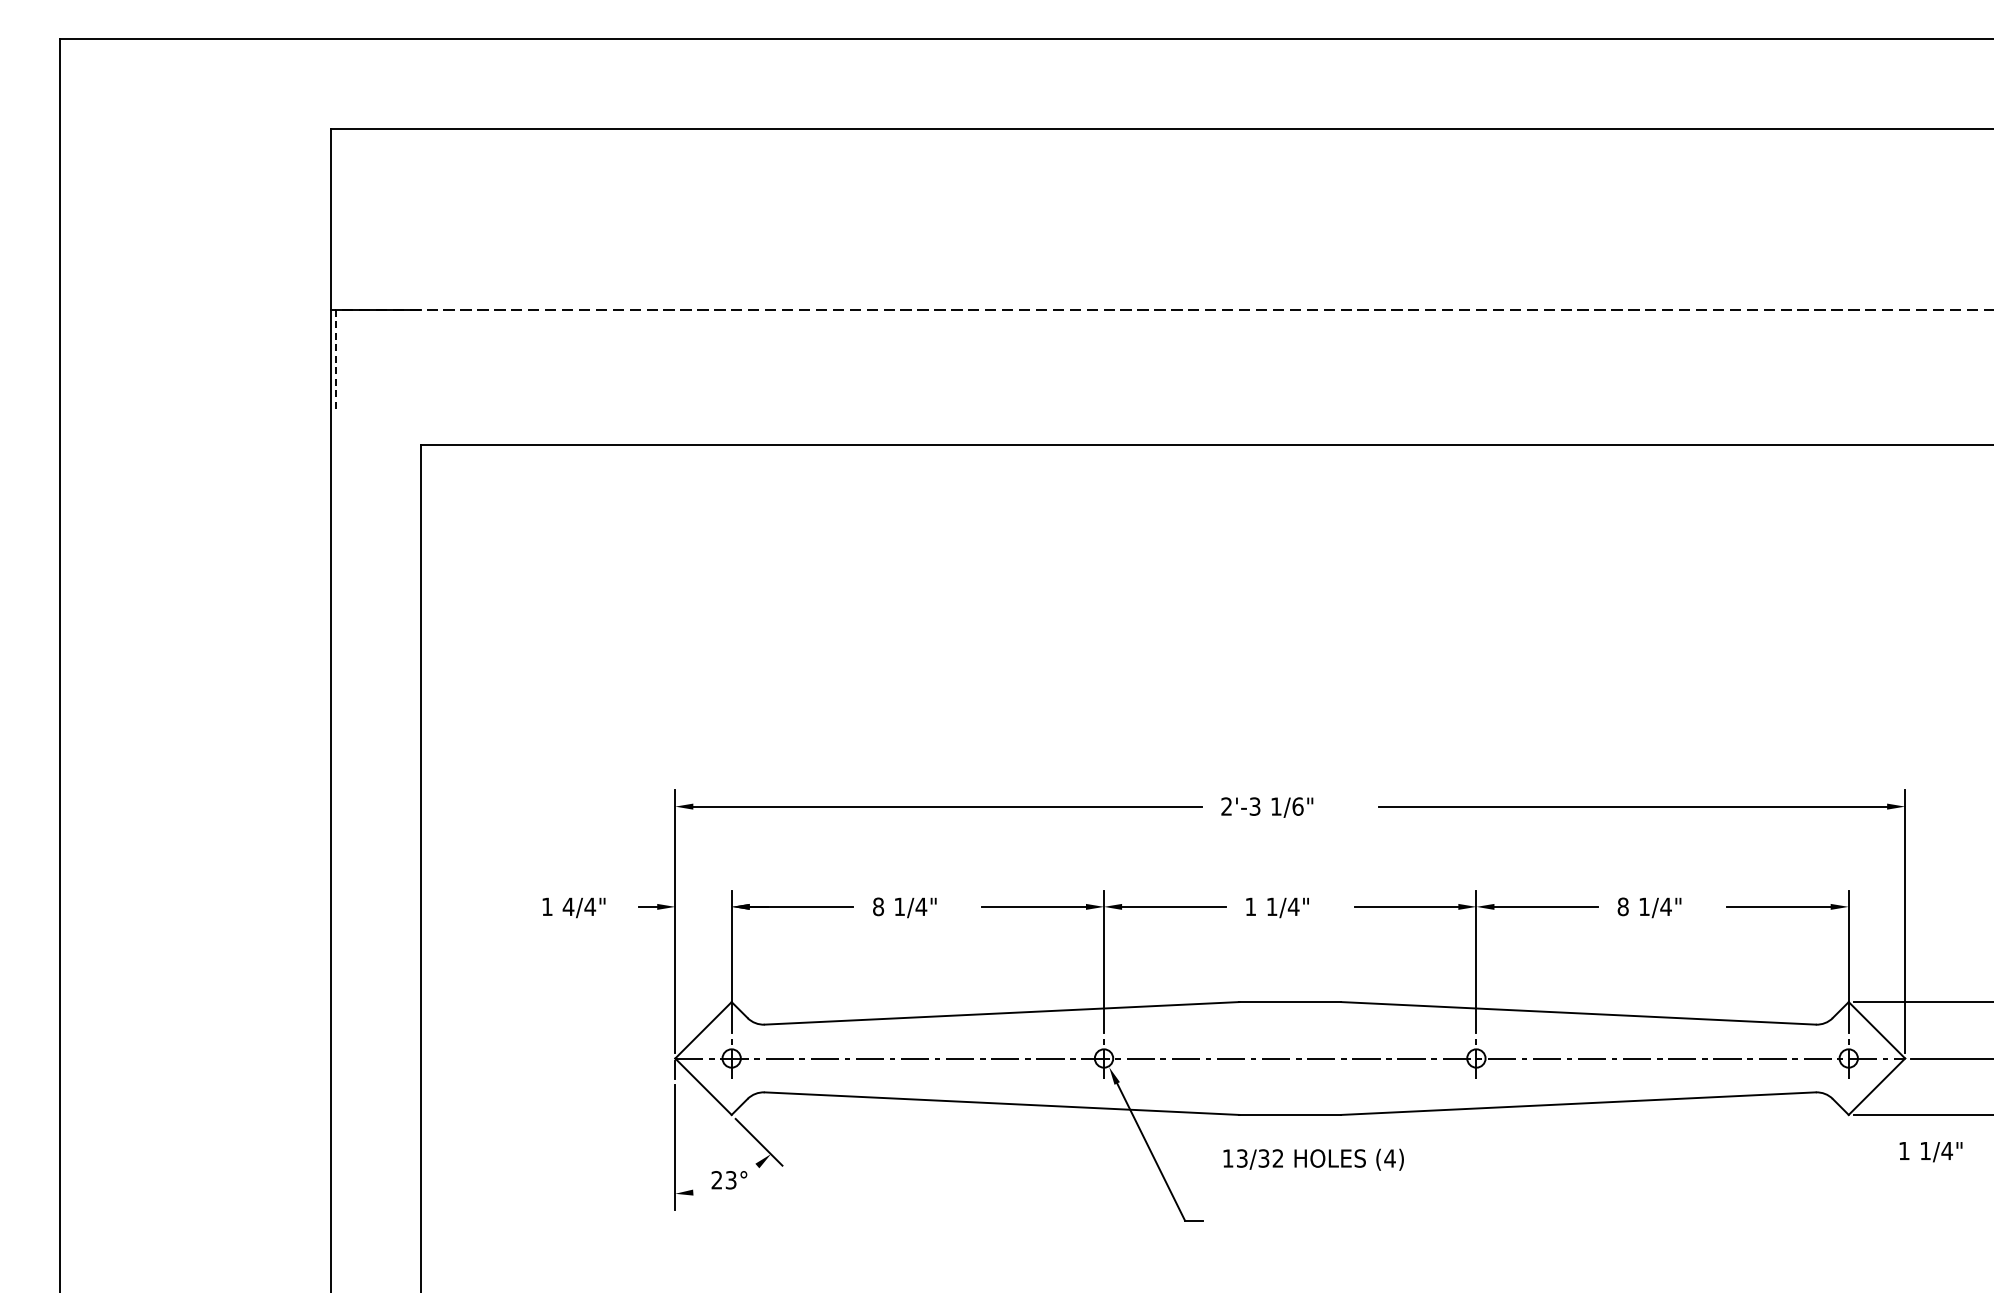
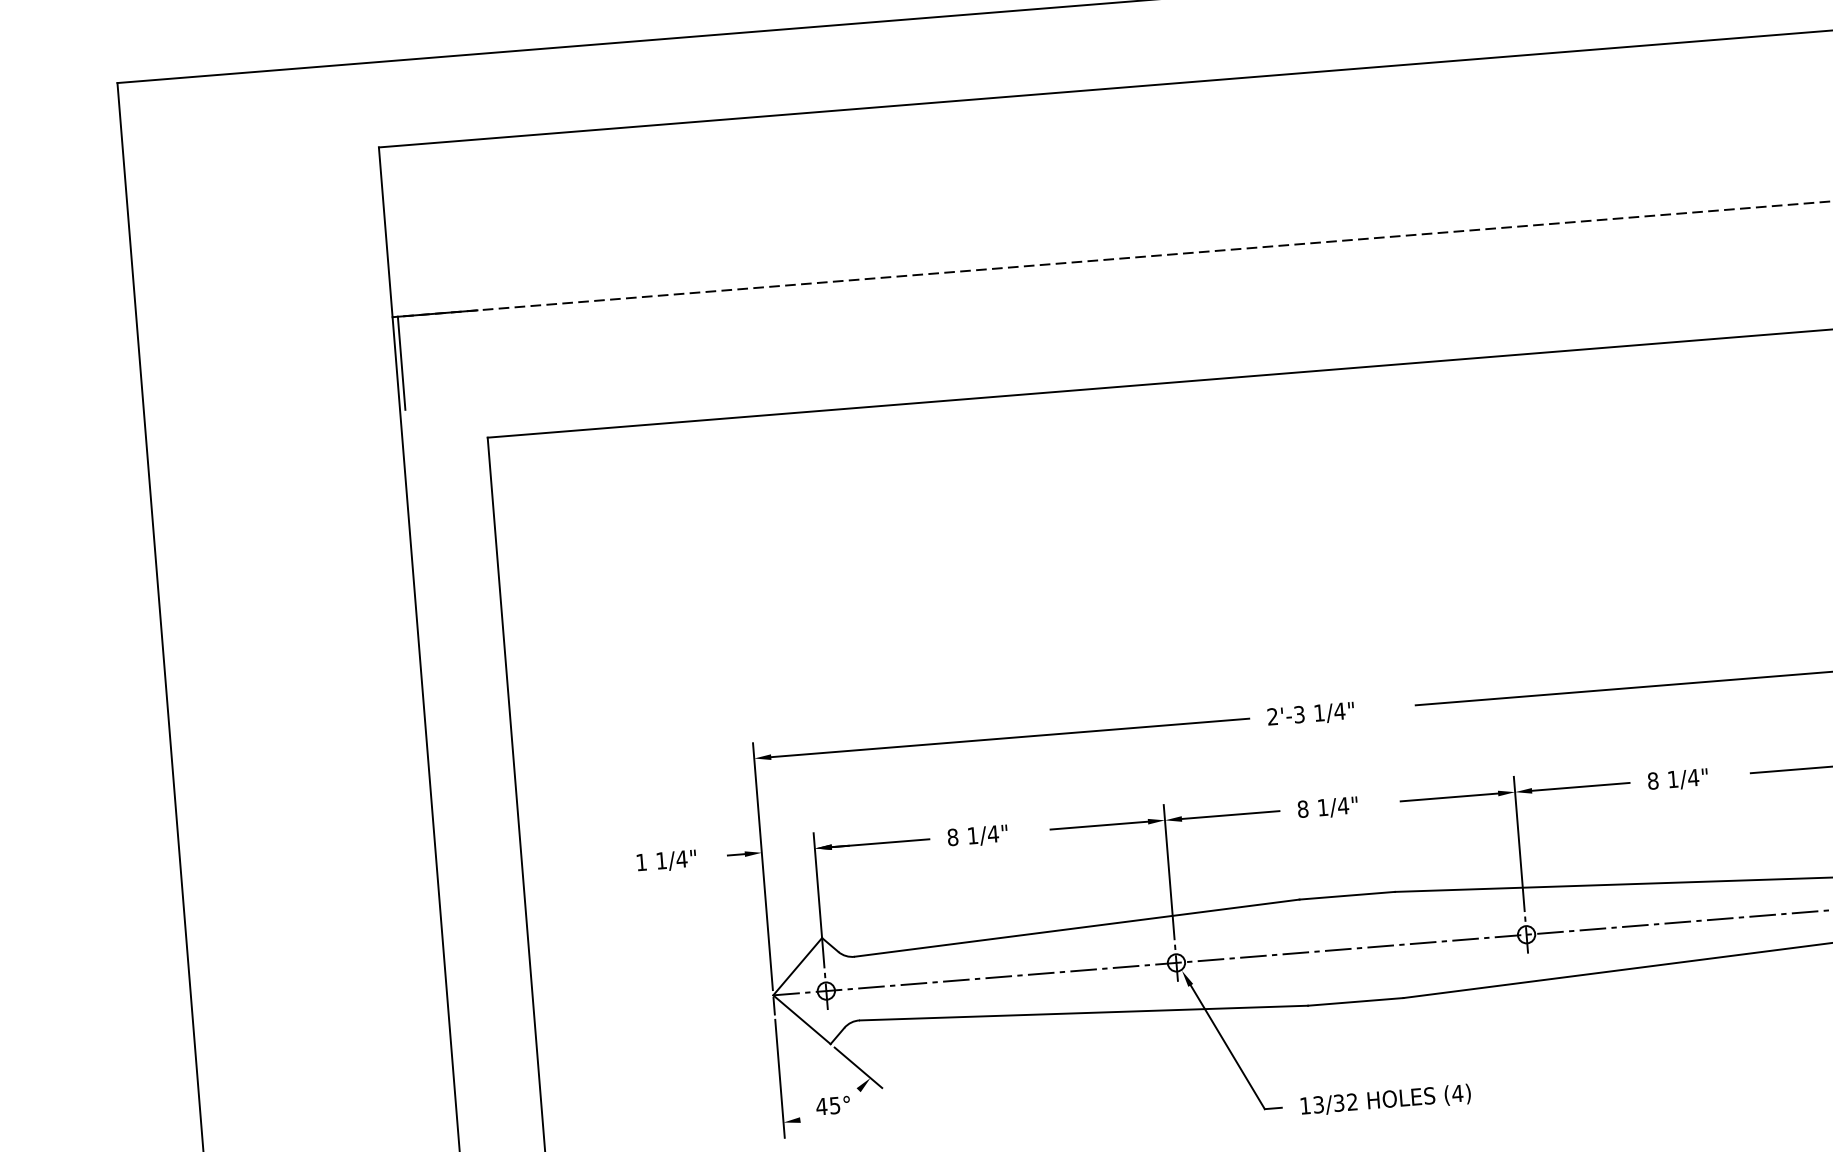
line: (336, 359) -> (401, 363), dashed -> solid
text: (1297, 806) -> (1339, 711), 1/6" -> 1/4"
text: (568, 906) -> (661, 860), 4/4" -> 1/4"
text: (1250, 906) -> (1302, 808), 1 -> 8
text: (1313, 1159) -> (1385, 1100), moved
text: (723, 1180) -> (827, 1106), 23° -> 45°

